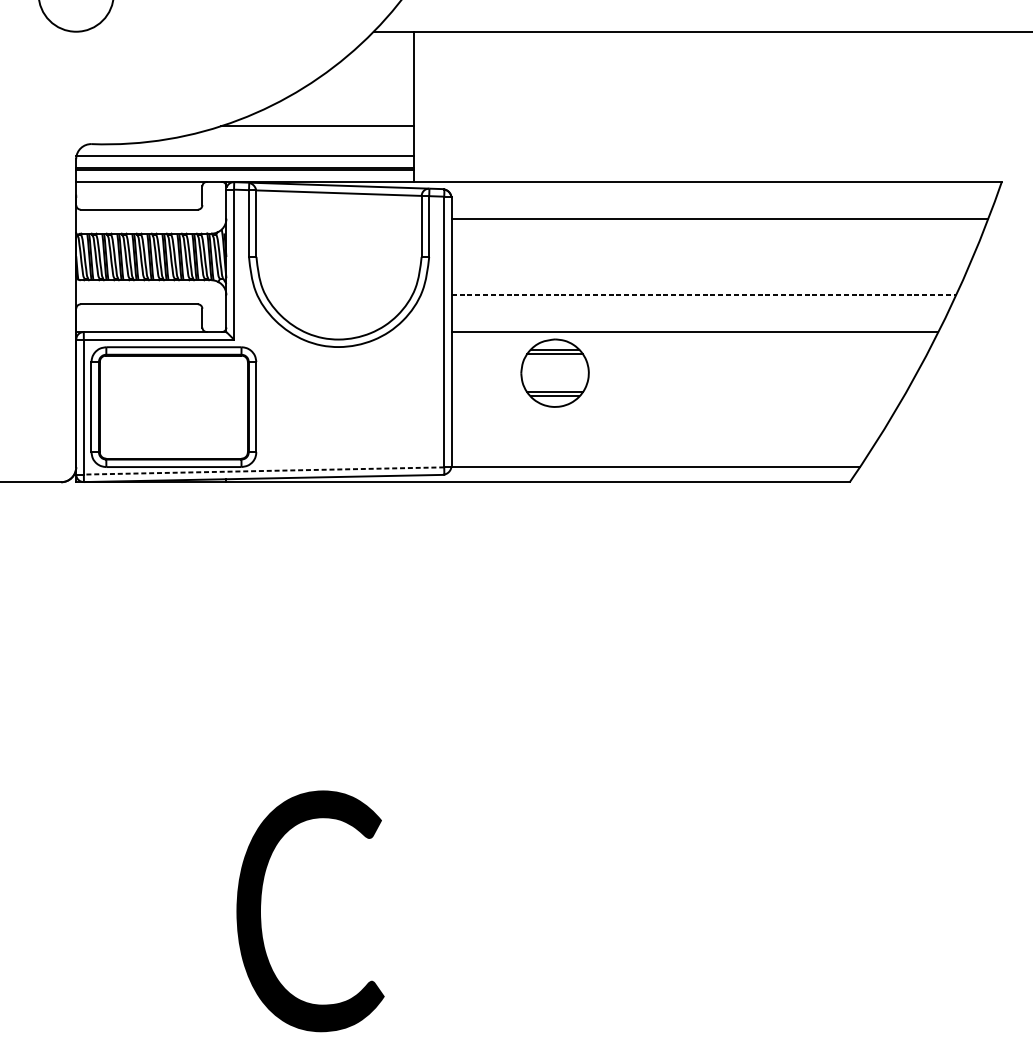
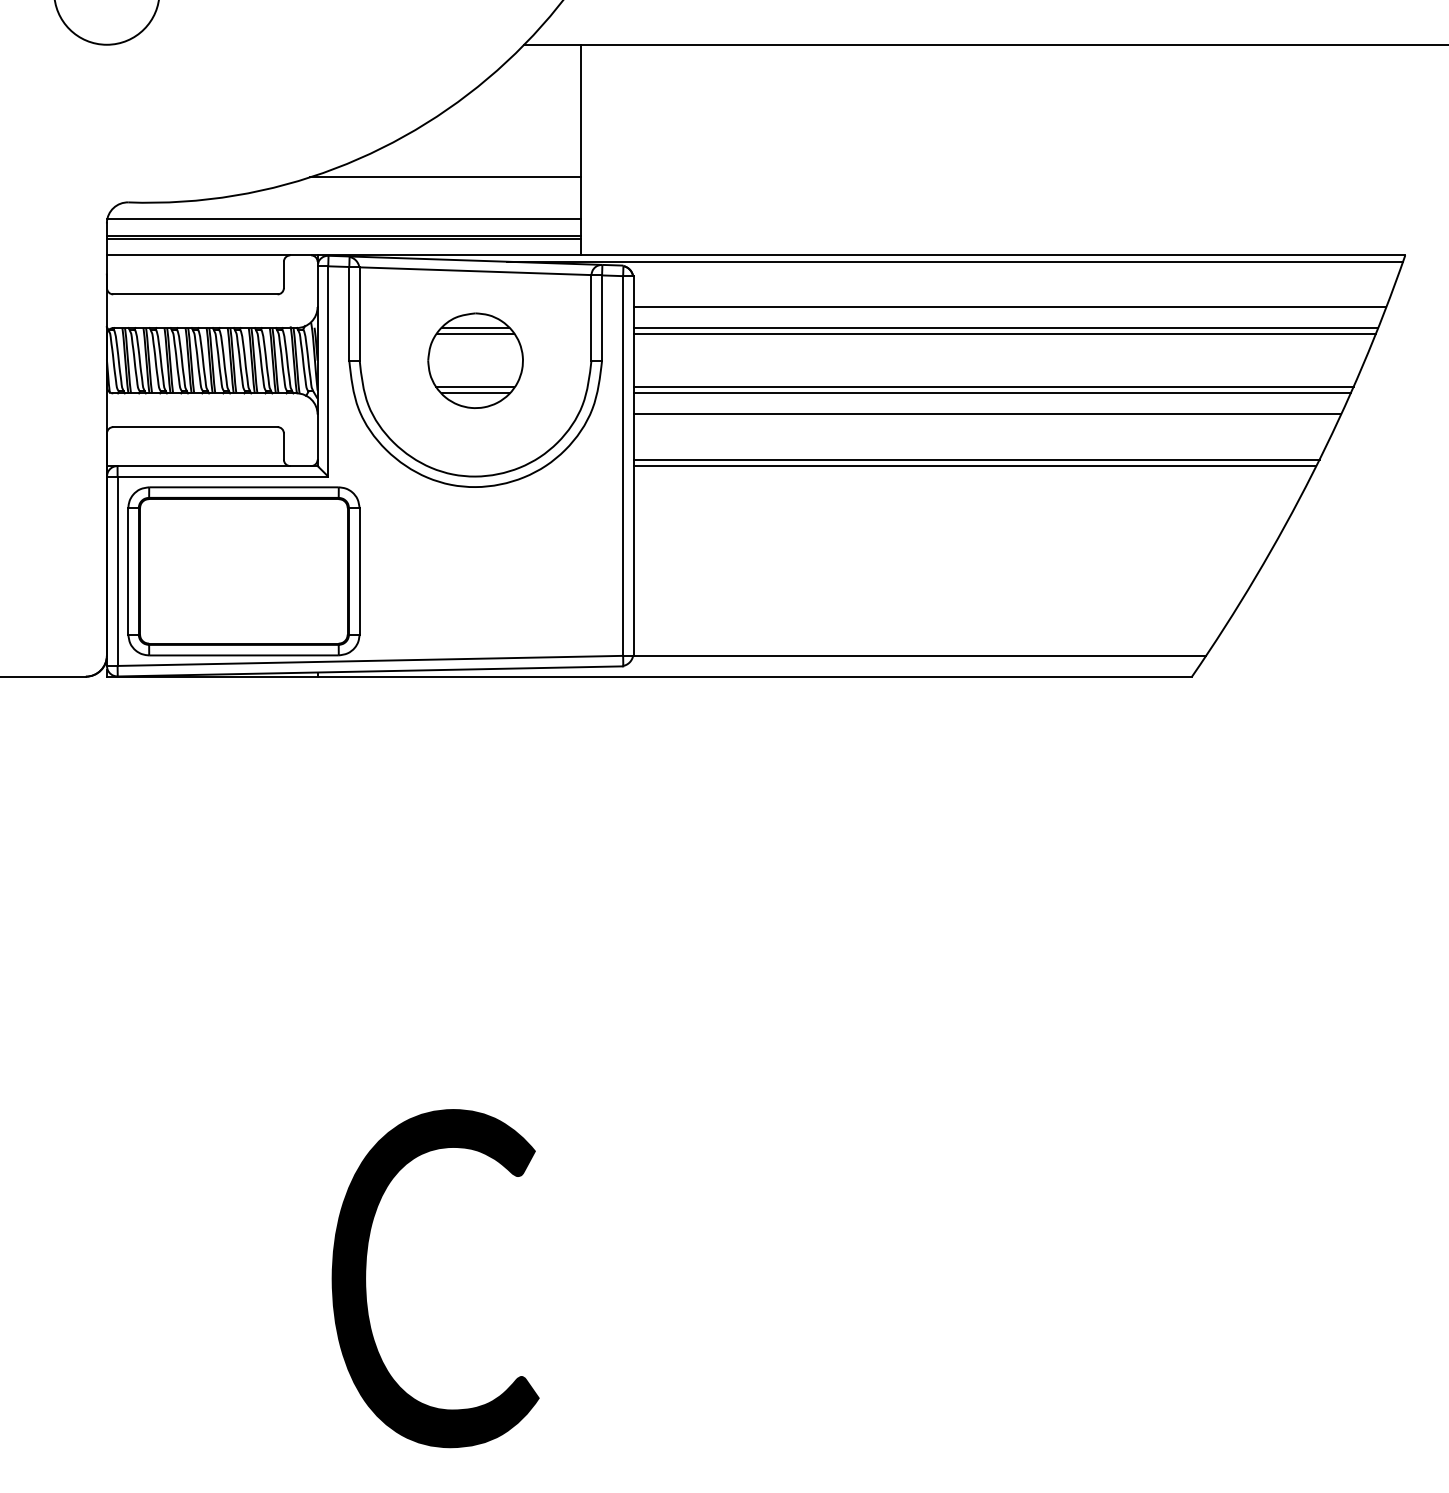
line: (681, 186) -> (955, 261), added
line: (716, 234) -> (1005, 328), added
line: (716, 238) -> (1004, 334), added
line: (708, 276) -> (993, 387), added
line: (706, 280) -> (991, 393), added
line: (703, 295) -> (987, 414), dashed -> solid
line: (696, 327) -> (976, 459), added
part: (554, 373) -> (475, 360), moved
line: (263, 470) -> (369, 660), dashed -> solid

